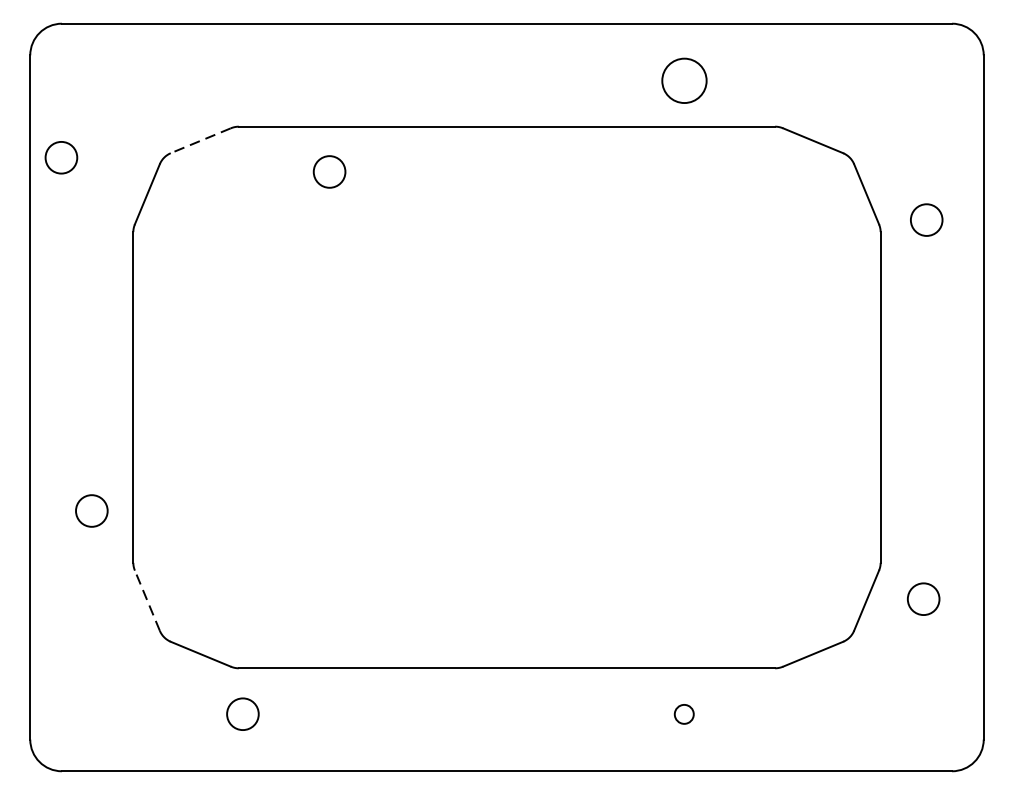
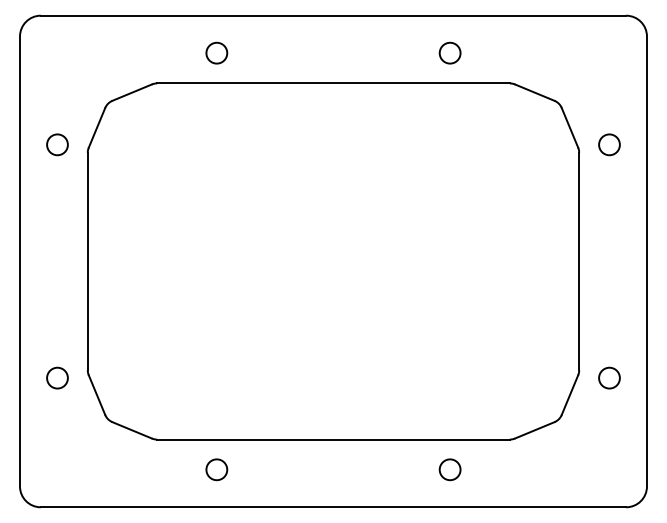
circle: (683, 79) -> (449, 52), size x0.71
line: (199, 140) -> (131, 92), dashed -> solid
circle: (61, 157) -> (57, 144), moved
circle: (329, 170) -> (216, 52), moved
circle: (91, 510) -> (57, 377), moved
circle: (923, 598) -> (609, 377), moved
line: (146, 599) -> (96, 394), dashed -> solid
circle: (242, 713) -> (216, 469), moved
circle: (683, 713) -> (449, 469), size x1.67

